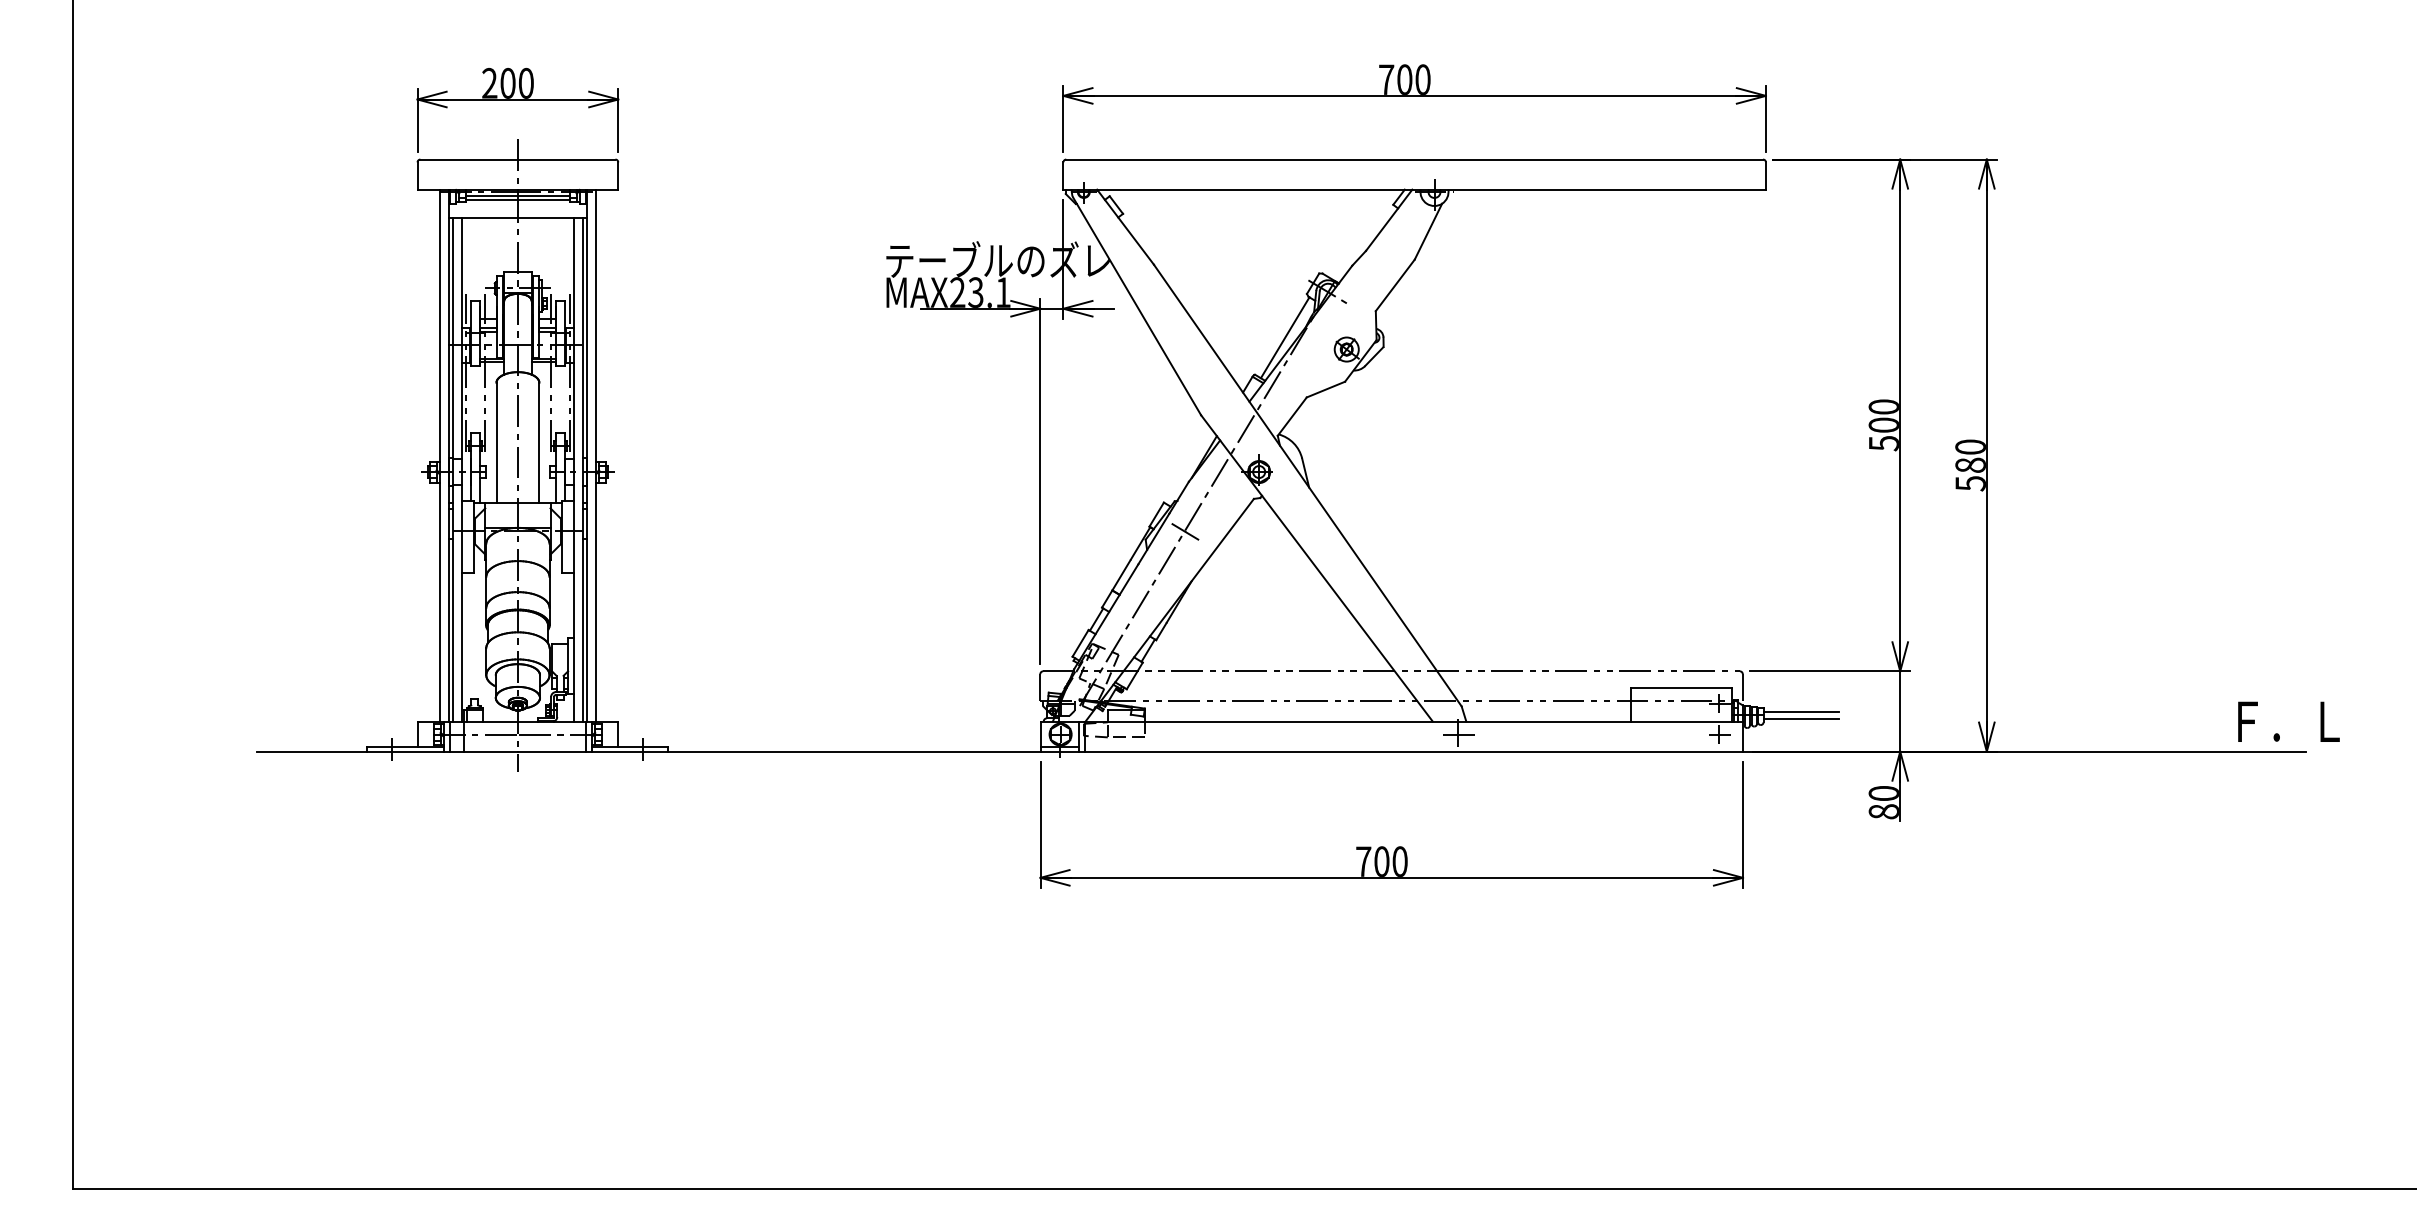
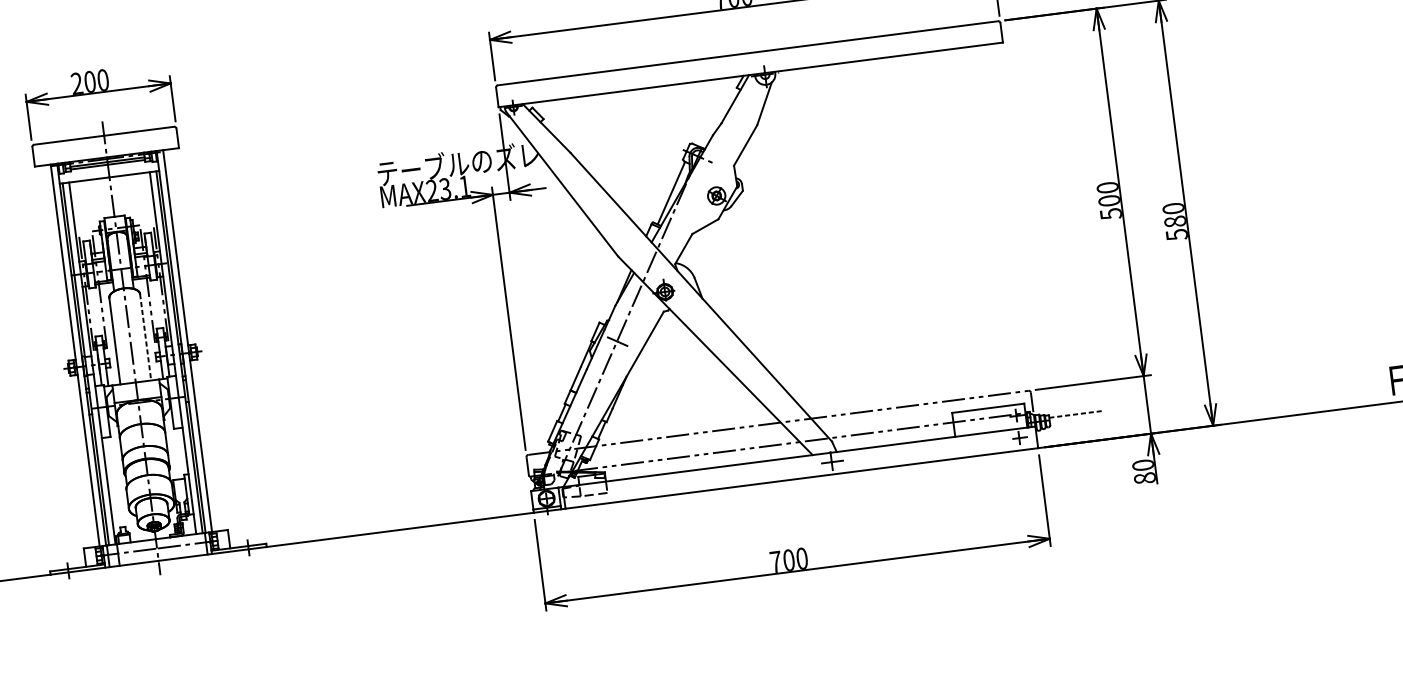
line: (539, 443) -> (145, 337), solid -> dashed
line: (1801, 711) -> (1076, 413), solid -> dashed
line: (1800, 719) -> (1076, 419), removed

